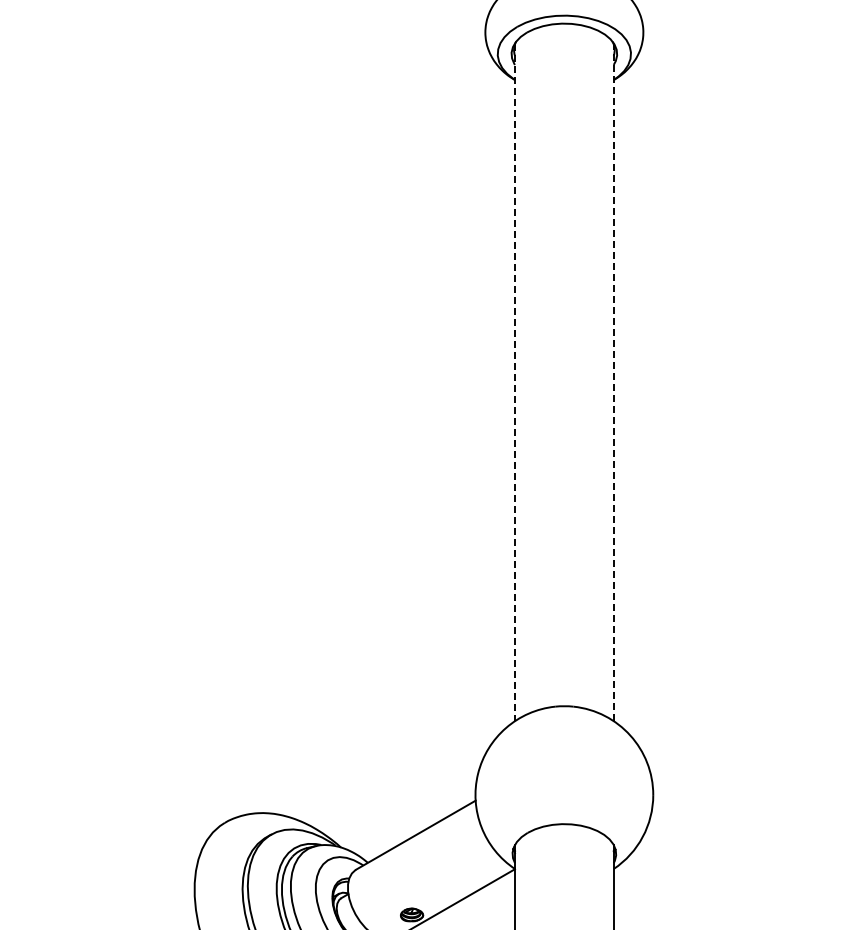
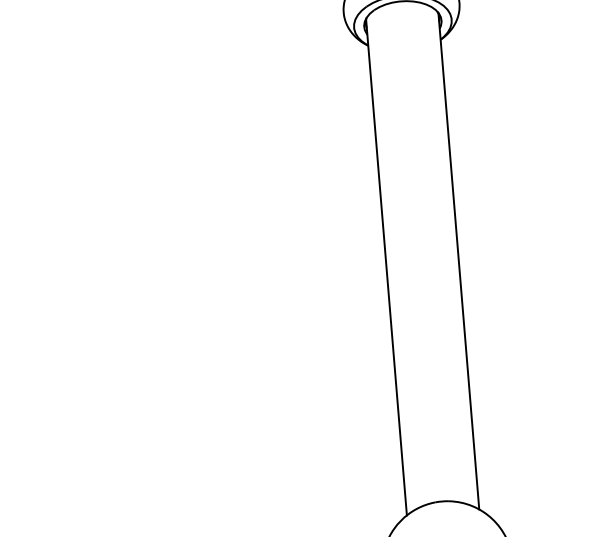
line: (613, 382) -> (458, 261), dashed -> solid
line: (515, 383) -> (386, 267), dashed -> solid

